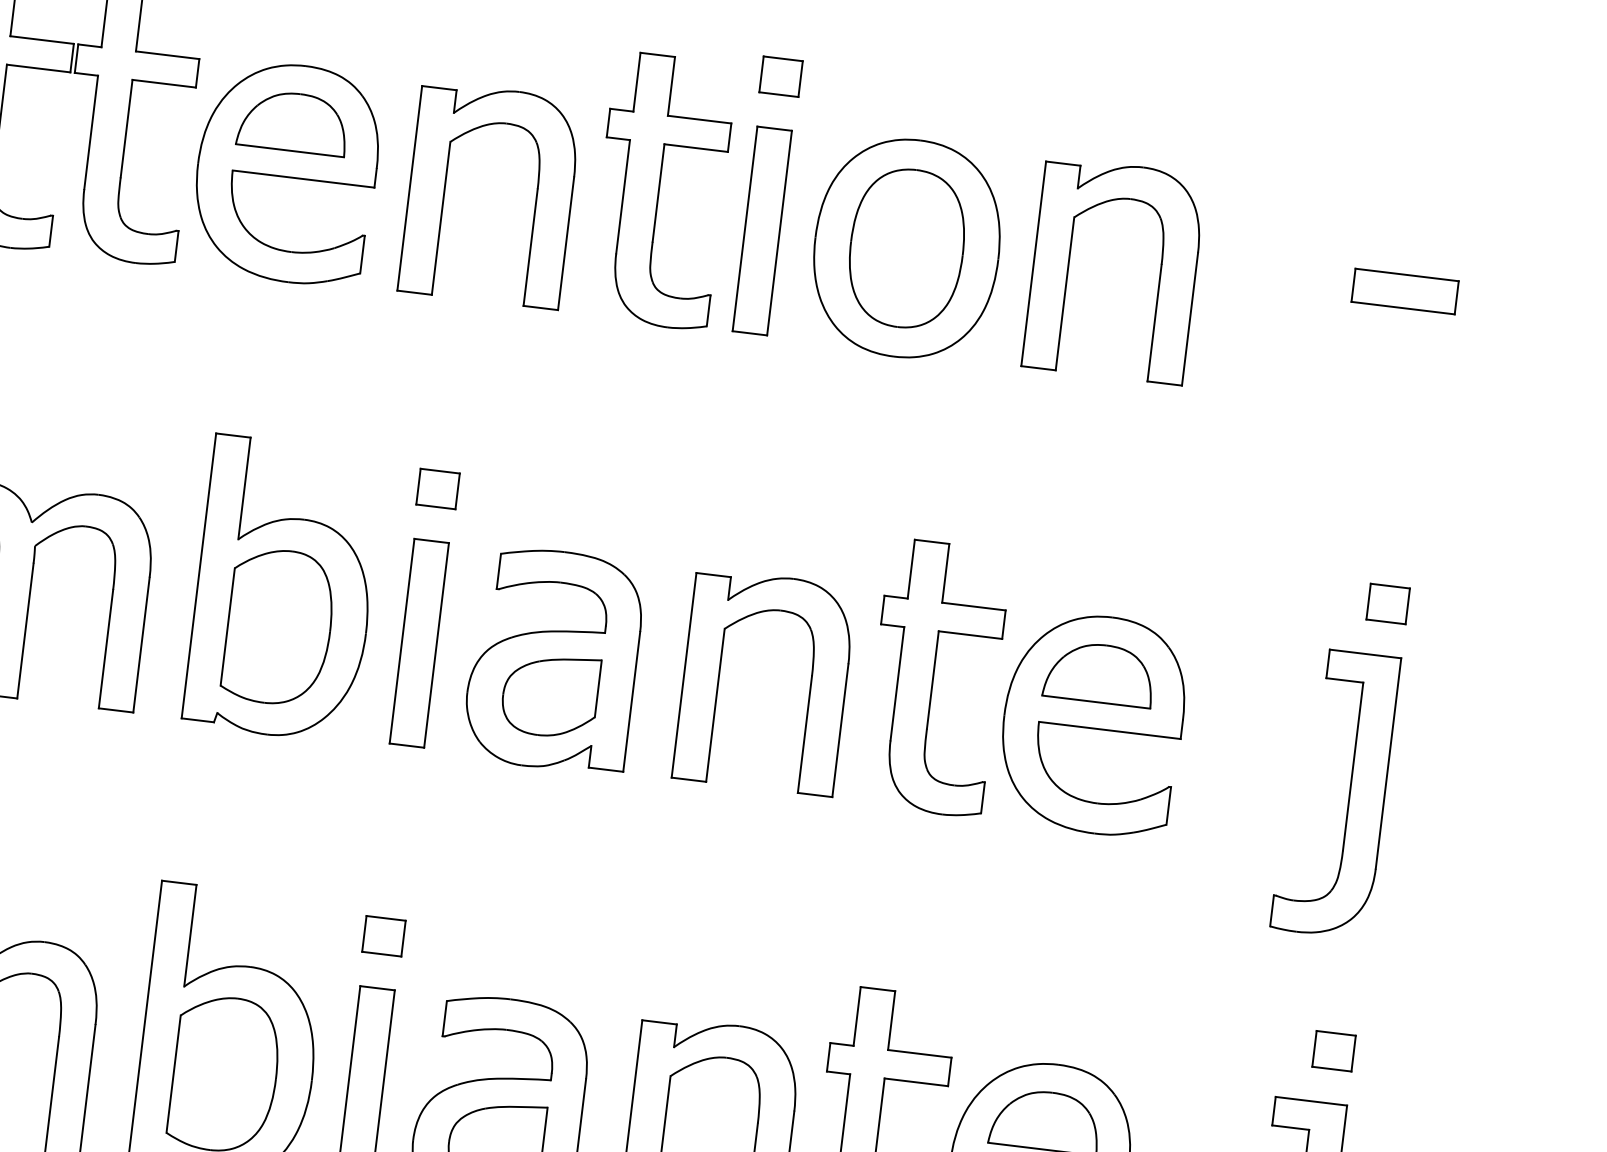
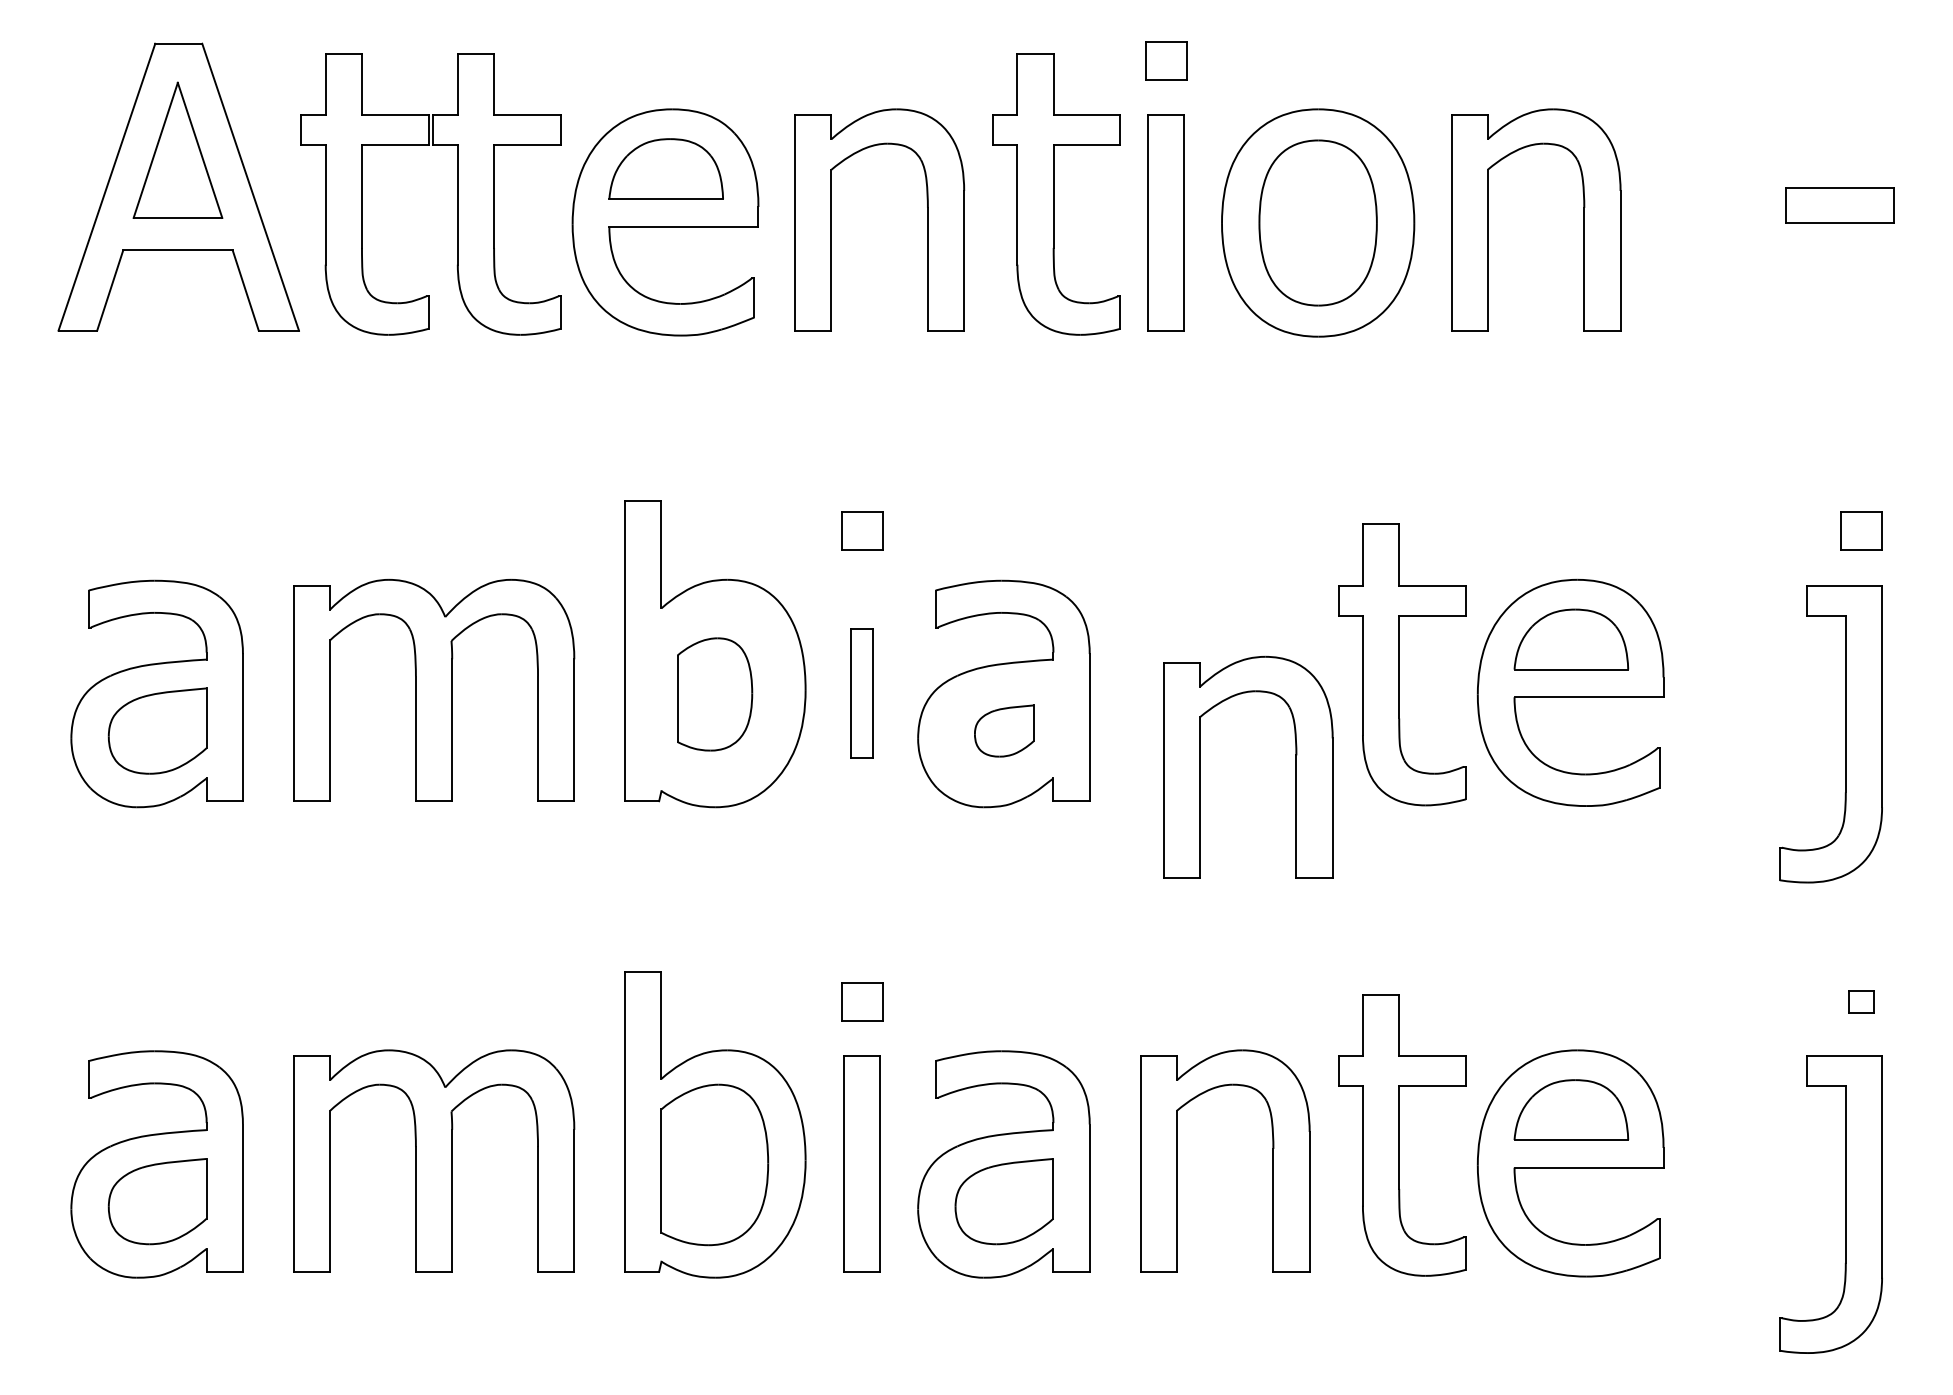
part: (278, 627) -> (714, 694), size x0.7
part: (418, 643) -> (861, 693), size x0.6
part: (809, 686) -> (1295, 766), moved
part: (549, 694) -> (1003, 730), size x0.6
part: (1333, 1050) -> (1861, 1001), size x0.6

